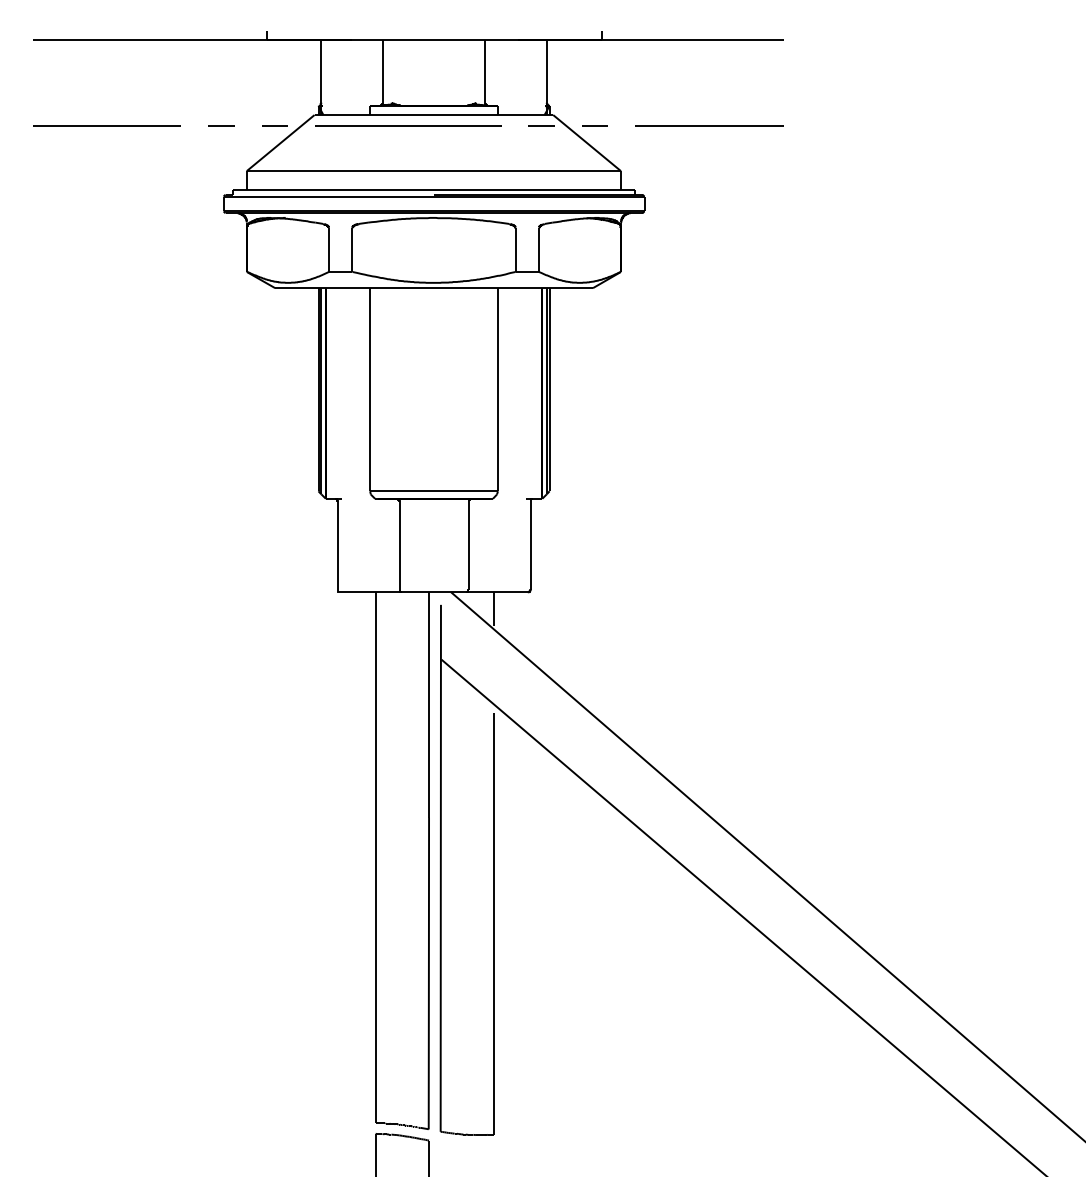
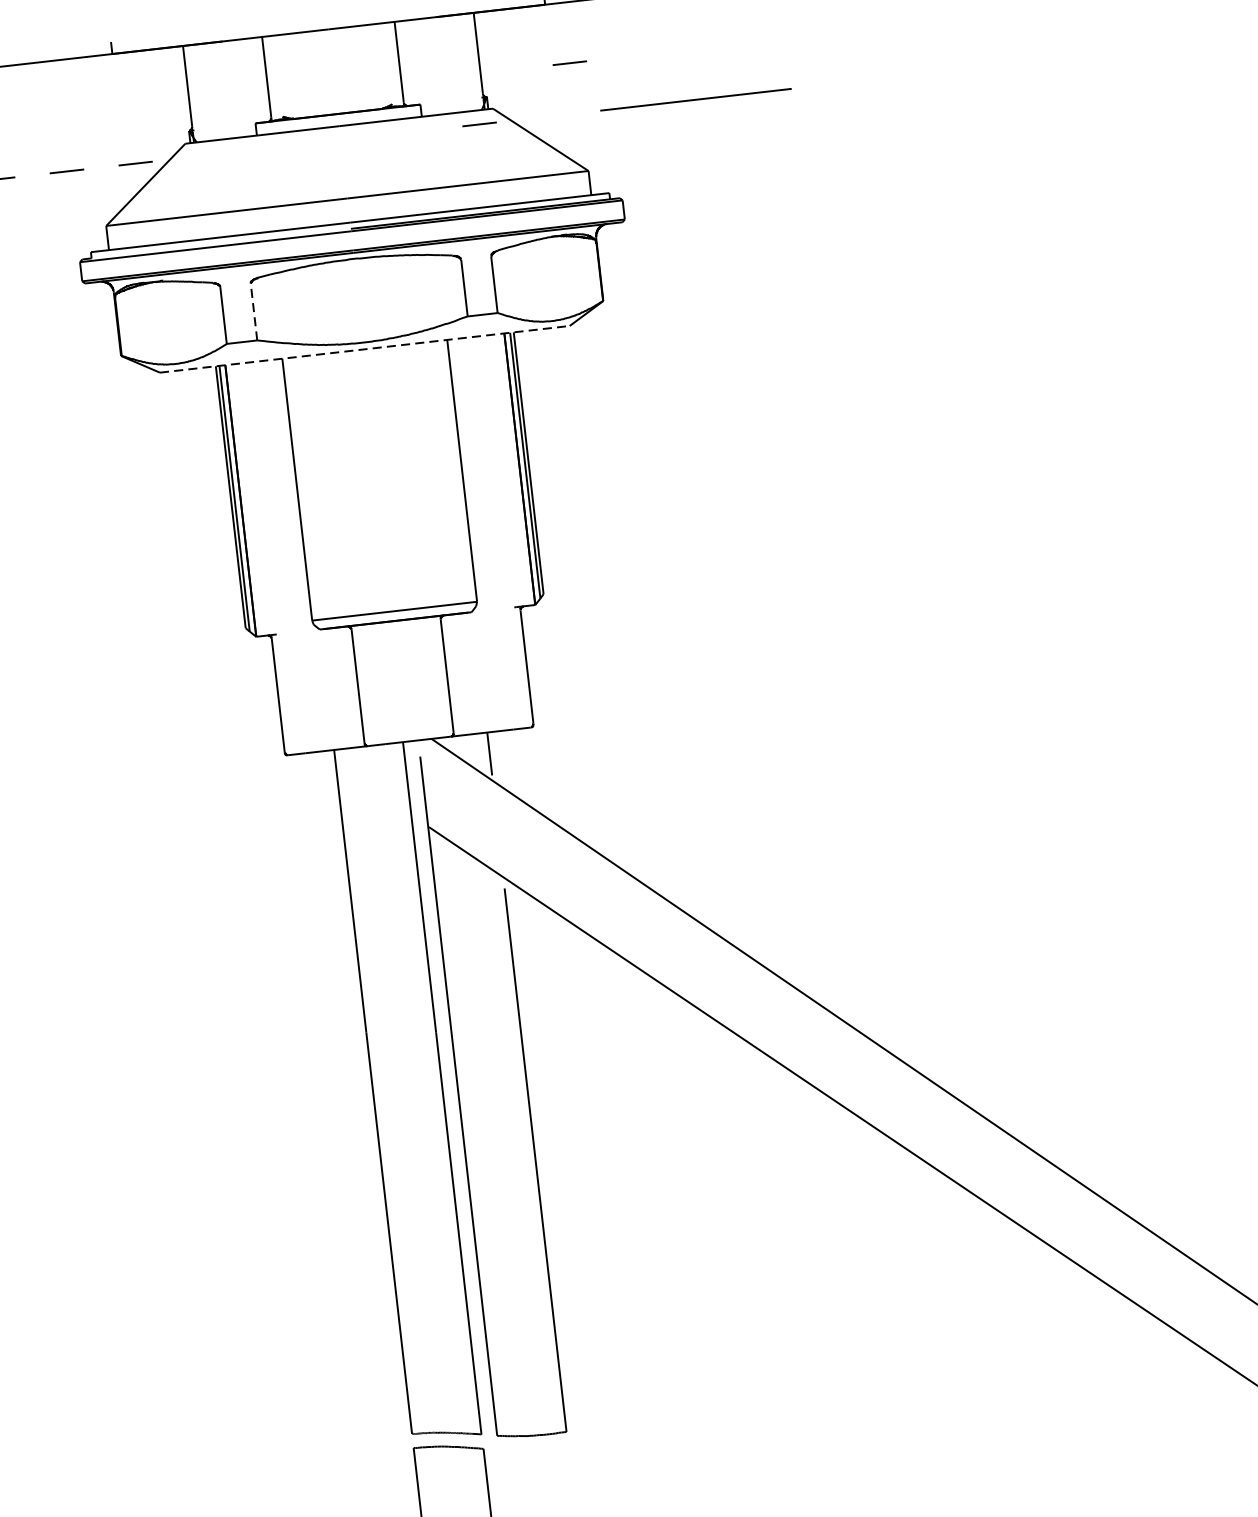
line: (408, 125) -> (307, 143), removed
line: (594, 125) -> (569, 62), moved
line: (352, 249) -> (253, 311), solid -> dashed
line: (434, 288) -> (365, 349), solid -> dashed

